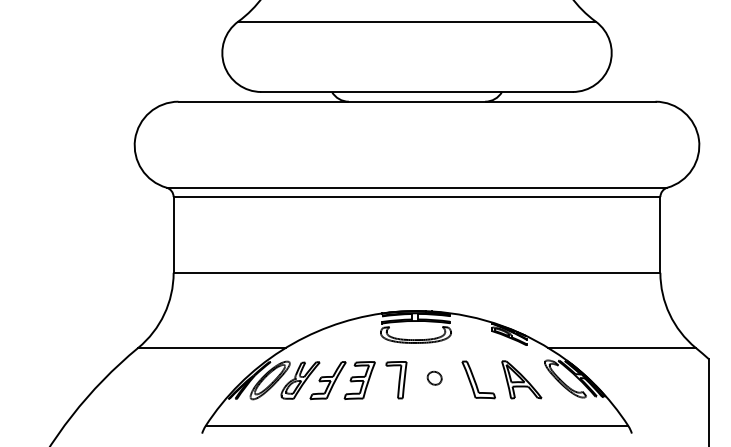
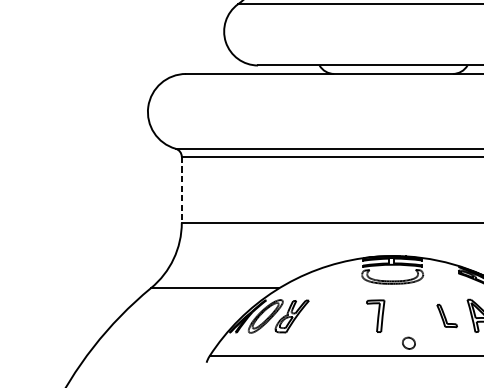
line: (173, 234) -> (181, 189), solid -> dashed
part: (434, 377) -> (408, 342), moved
part: (478, 379) -> (447, 315), size x0.7
part: (342, 380) -> (328, 316), removed

